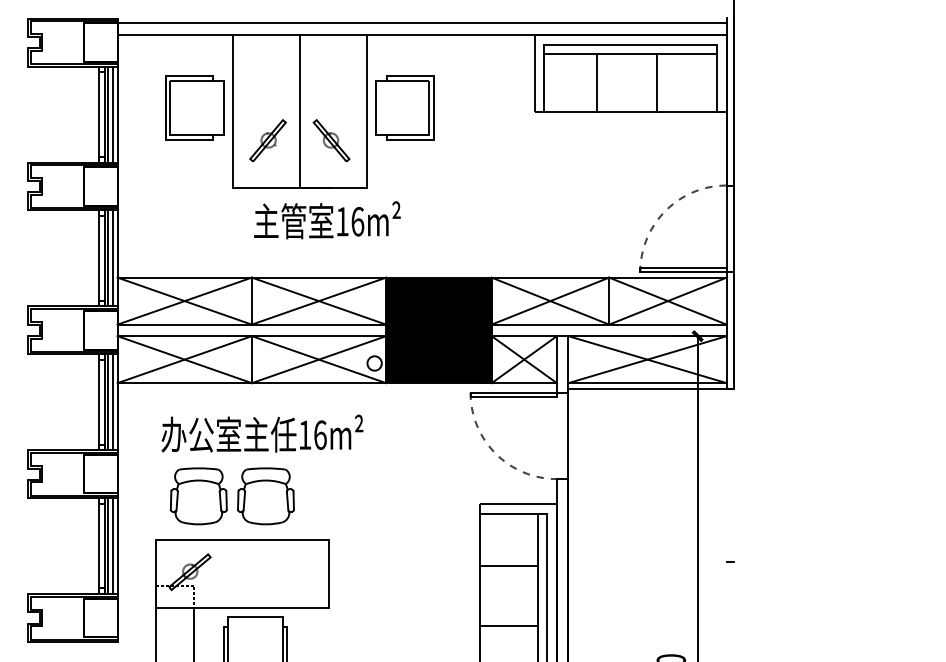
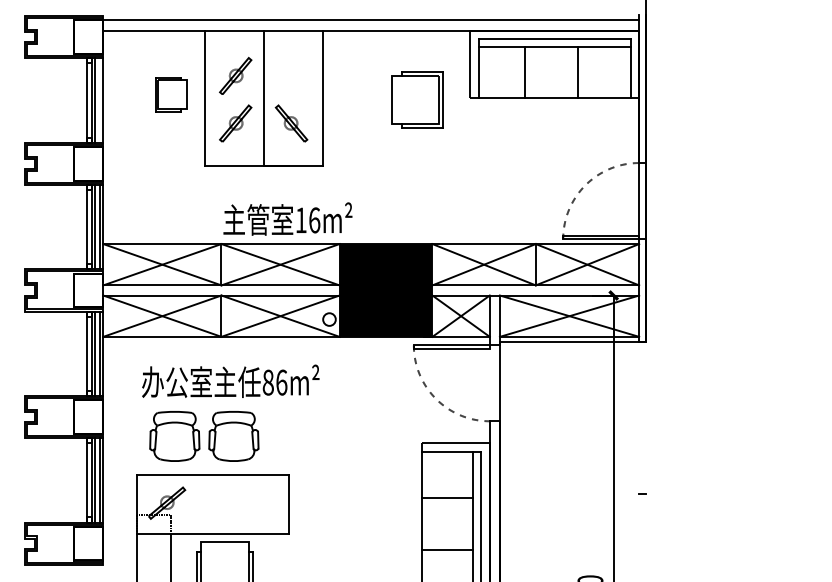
part: (267, 86) -> (235, 75), added
part: (194, 107) -> (171, 94), size x0.6
part: (404, 107) -> (417, 99), moved
line: (113, 114) -> (99, 100), removed
text: (327, 220) -> (288, 219), moved
text: (304, 434) -> (267, 382), 16m² -> 86m²

